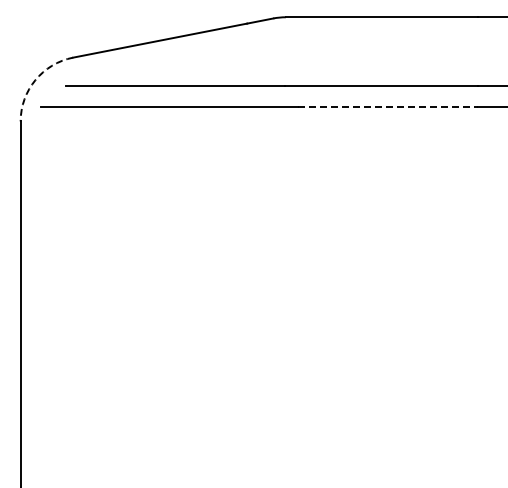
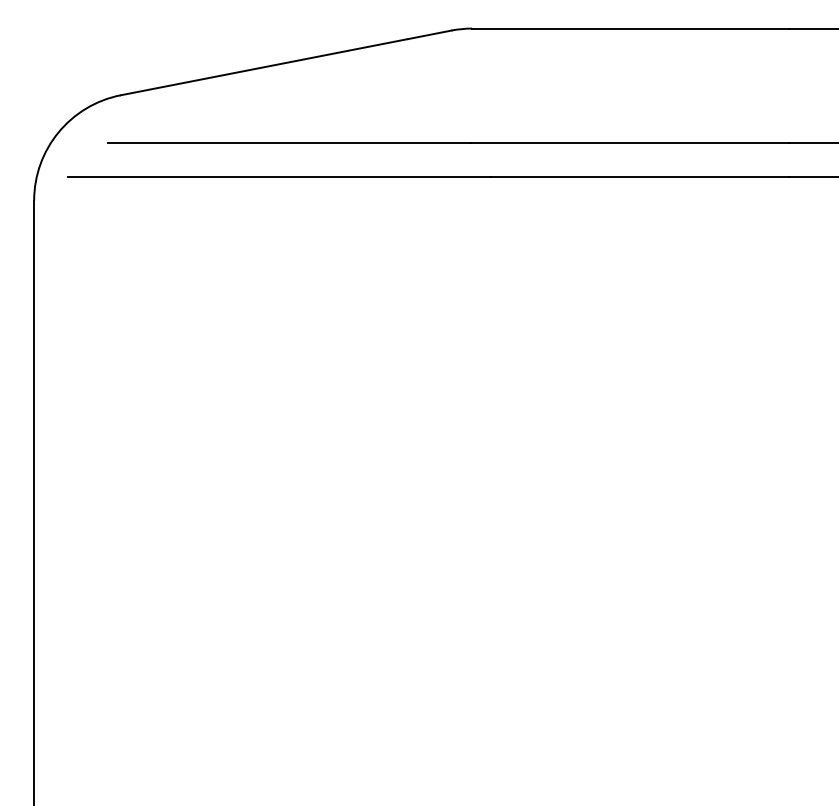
arc: (35, 80) -> (58, 132), dashed -> solid
line: (387, 106) -> (639, 175), dashed -> solid

